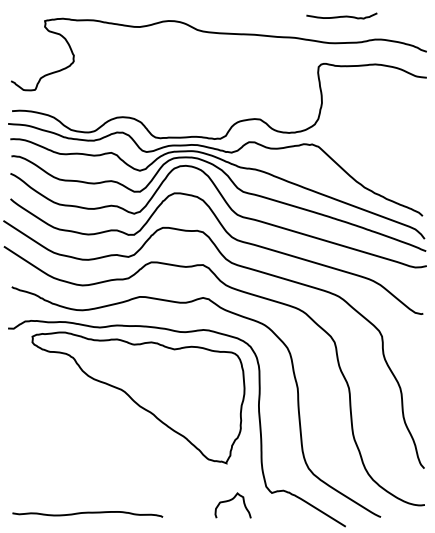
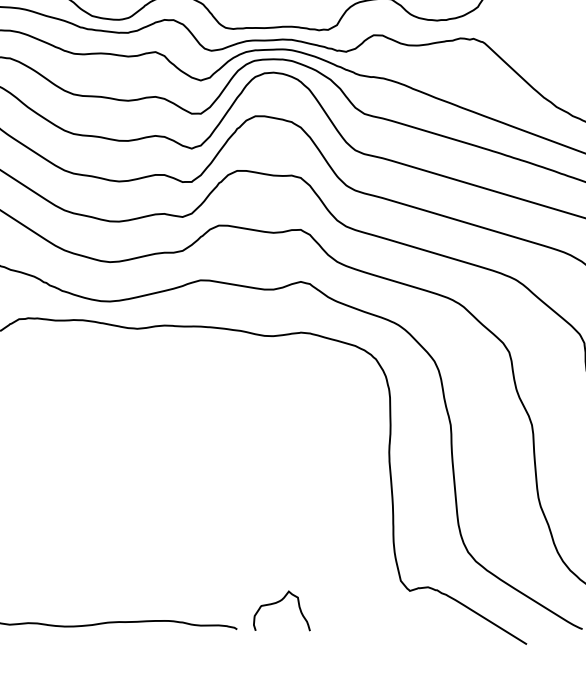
part: (138, 397) -> (198, 439), removed
curve: (230, 501) -> (277, 604), moved

